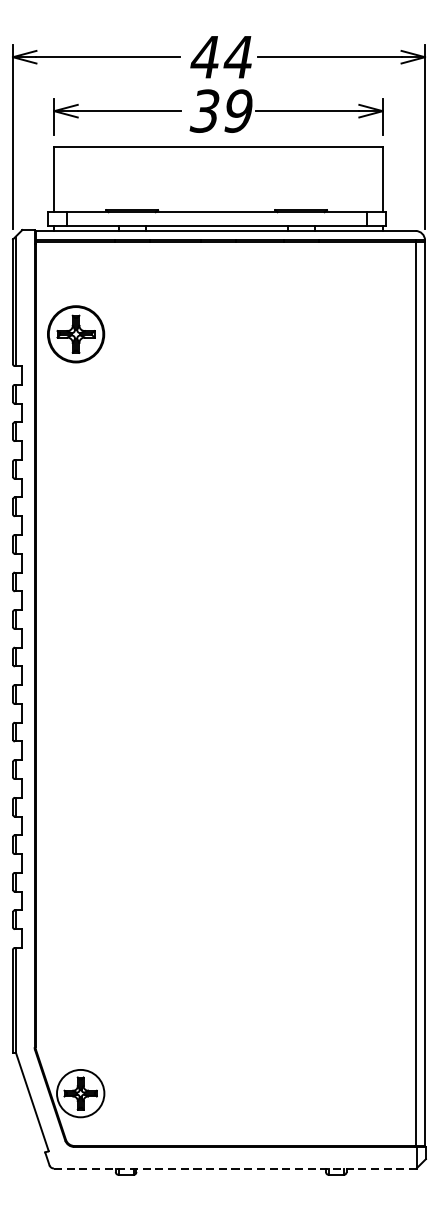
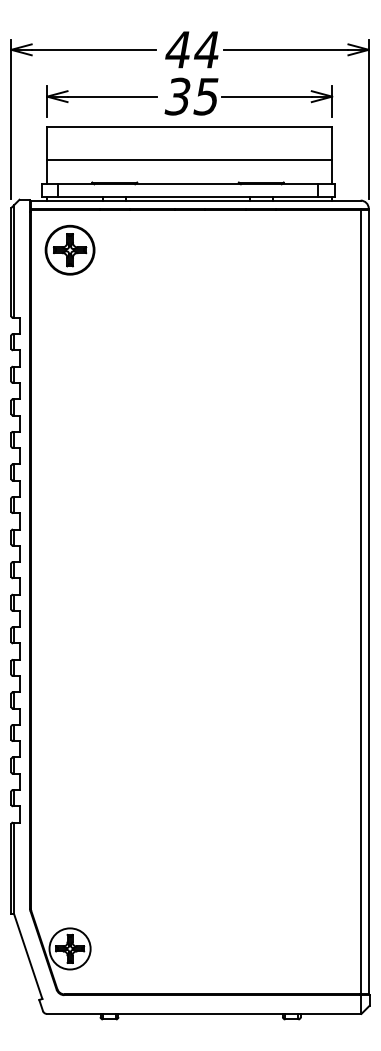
text: (236, 110) -> (205, 96), 39 -> 35
line: (218, 183) -> (189, 159), added
part: (75, 333) -> (69, 249), moved
line: (235, 1168) -> (204, 1013), dashed -> solid

